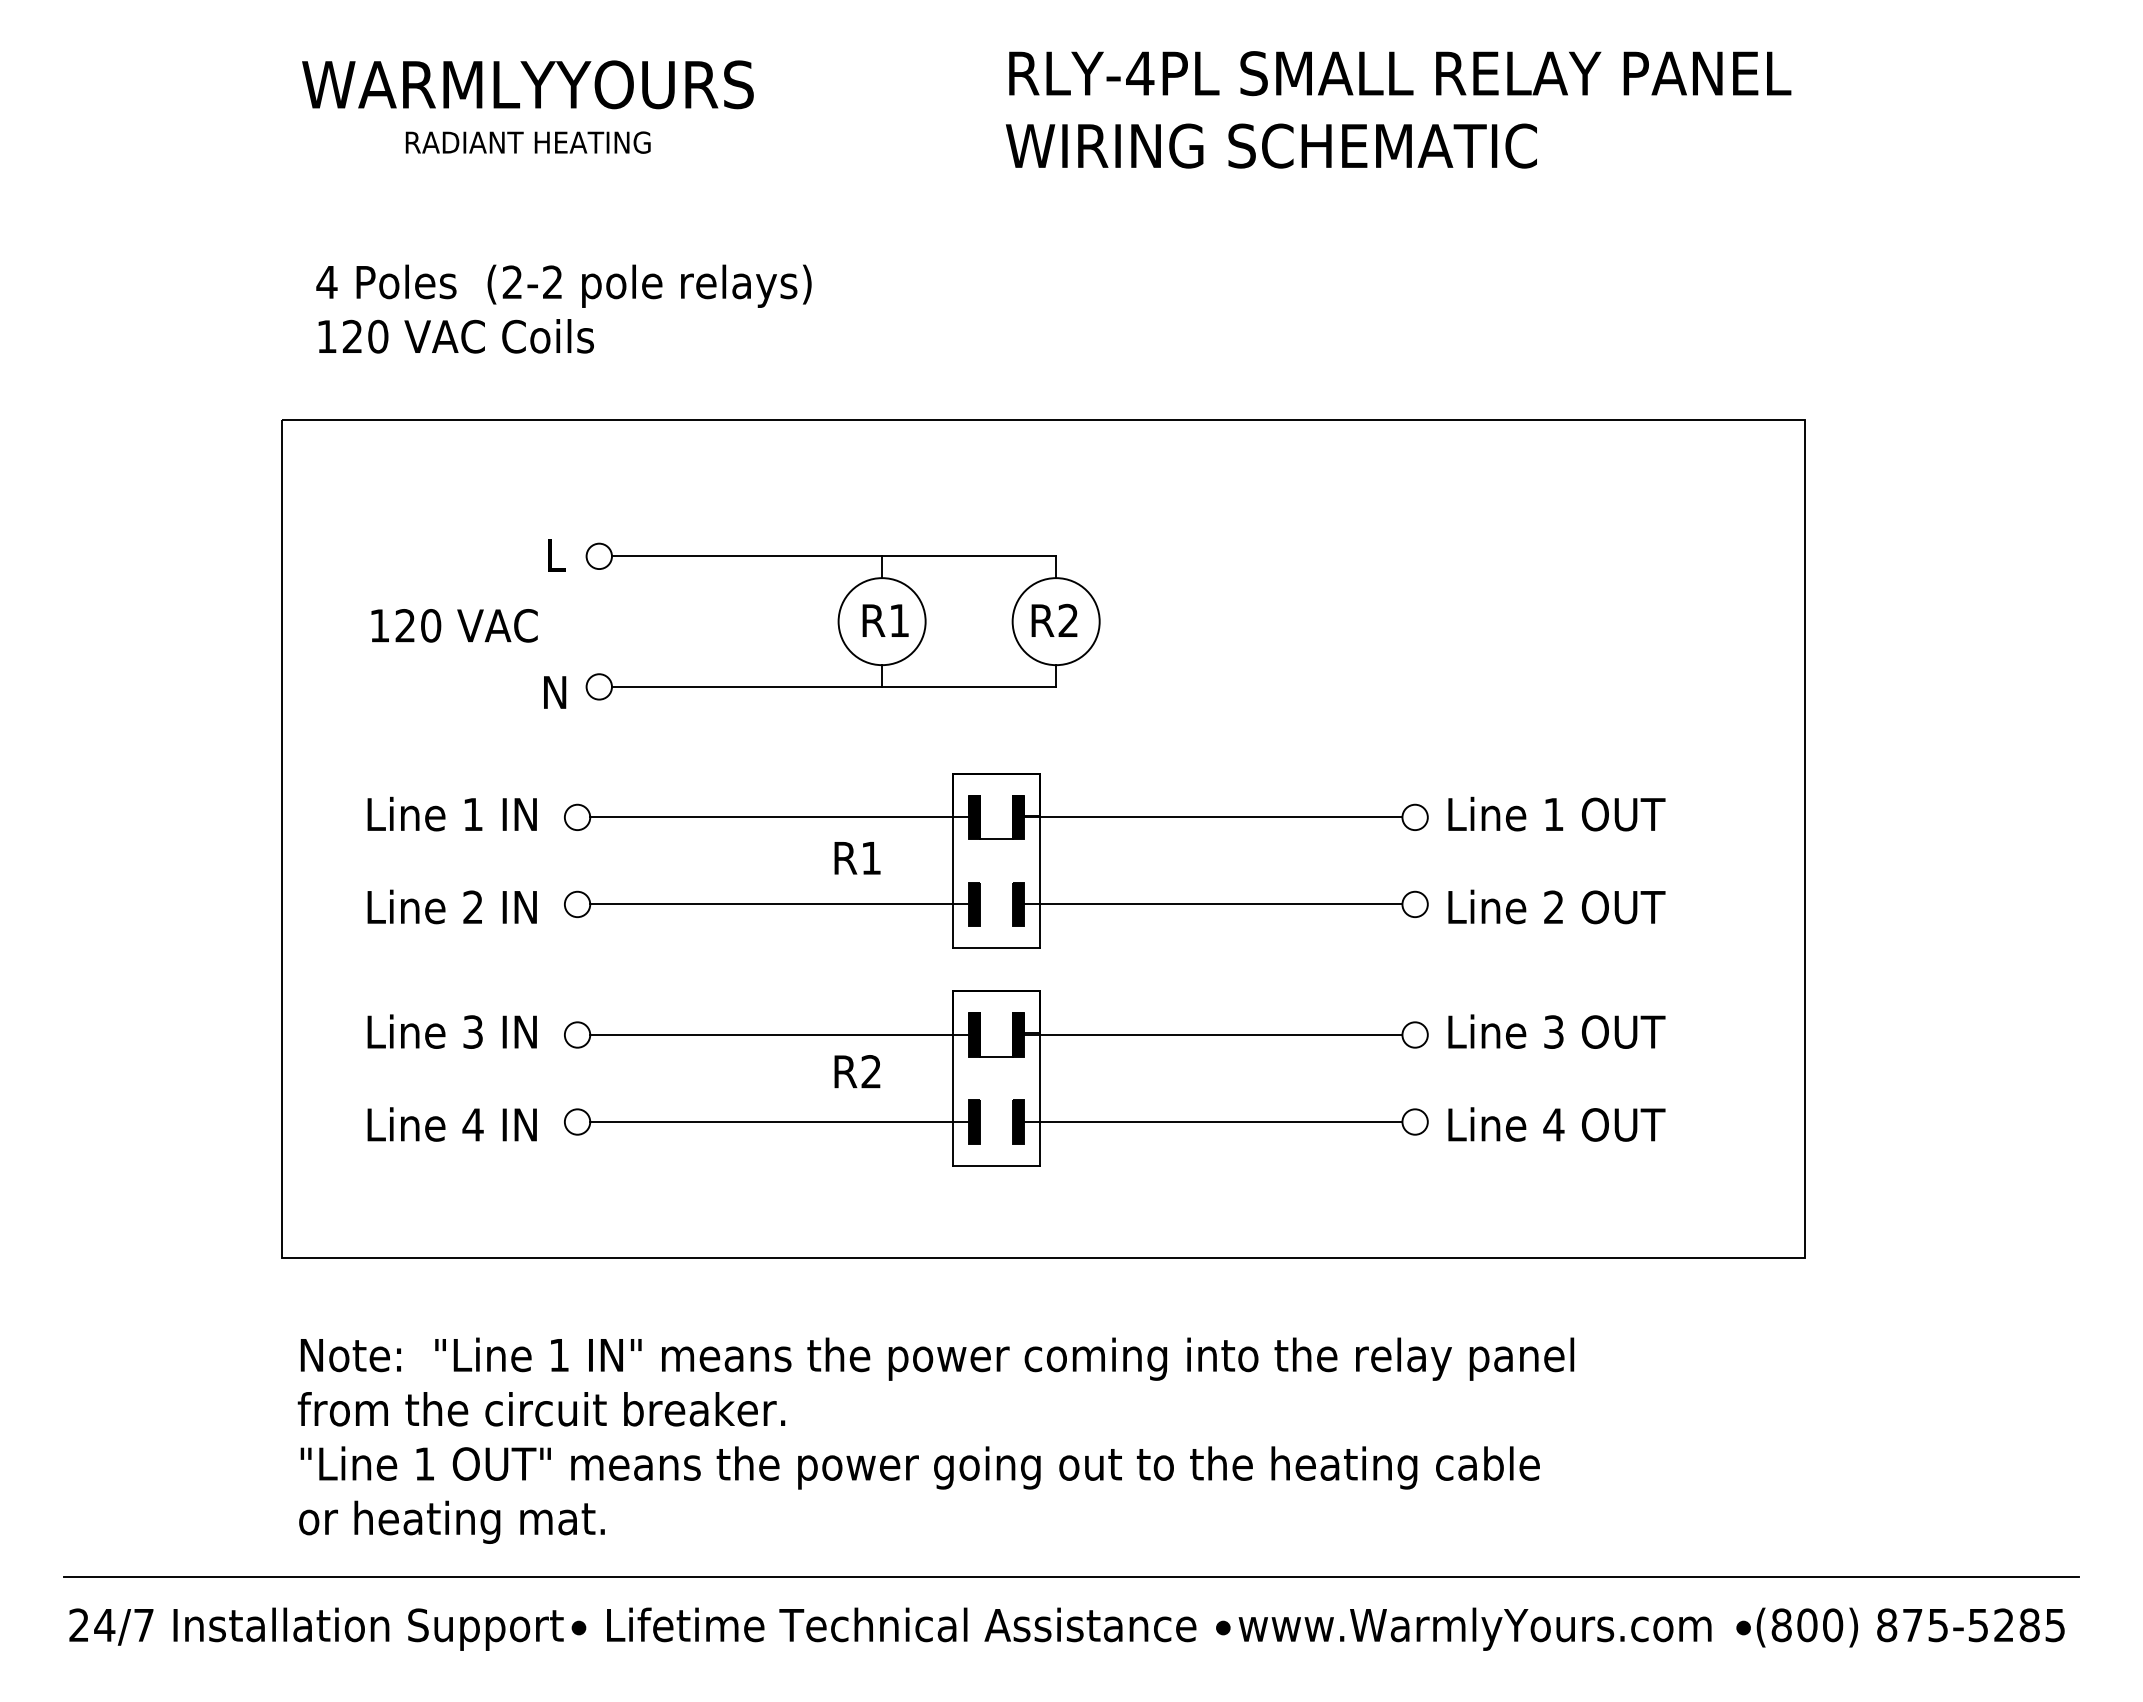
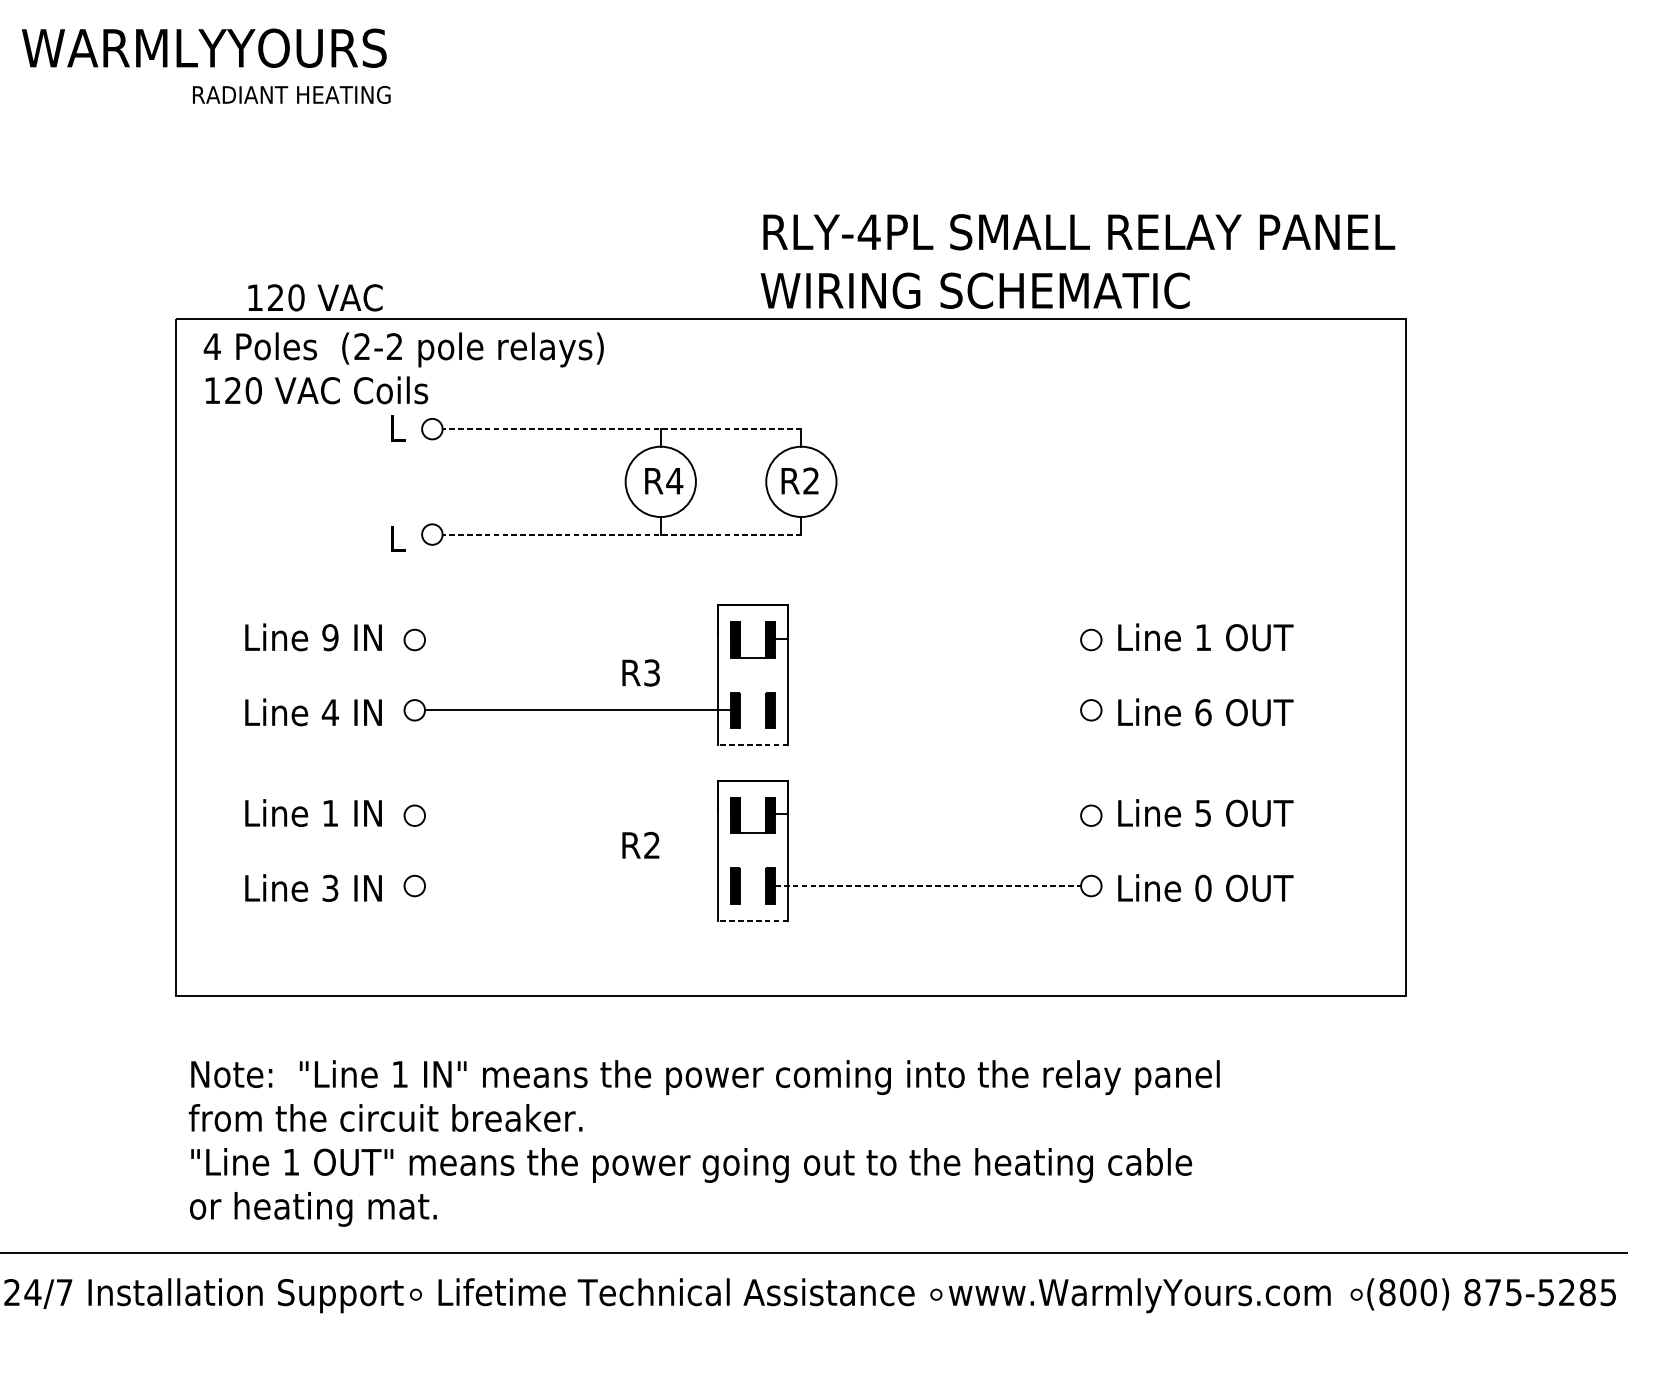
text: (527, 84) -> (203, 48), moved
text: (1398, 109) -> (1077, 261), moved
text: (527, 142) -> (291, 94), moved
text: (563, 308) -> (403, 367), moved
line: (833, 556) -> (621, 429), solid -> dashed
text: (899, 620) -> (674, 480), R1 -> R4
text: (454, 625) -> (315, 297), moved
line: (833, 686) -> (621, 534), solid -> dashed
text: (555, 692) -> (396, 539), N -> L
text: (473, 814) -> (330, 637), 1 -> 9
line: (779, 817) -> (577, 640), removed
line: (1212, 817) -> (927, 640), removed
text: (870, 858) -> (651, 673), R1 -> R3
line: (1212, 904) -> (927, 710), removed
text: (472, 906) -> (329, 711), 2 -> 4
text: (1554, 907) -> (1203, 712), 2 -> 6
line: (996, 947) -> (753, 745), solid -> dashed
text: (472, 1031) -> (329, 812), 3 -> 1
text: (1553, 1031) -> (1203, 812), 3 -> 5
line: (779, 1035) -> (577, 816), removed
line: (1212, 1035) -> (927, 816), removed
line: (779, 1122) -> (577, 886), removed
line: (1213, 1122) -> (928, 886), solid -> dashed
text: (472, 1124) -> (329, 888), 4 -> 3
text: (1553, 1124) -> (1203, 888), 4 -> 0
line: (996, 1165) -> (753, 921), solid -> dashed
fill: (578, 1627) -> (415, 1294), removed
fill: (1222, 1627) -> (935, 1294), removed
fill: (1743, 1627) -> (1356, 1294), removed

